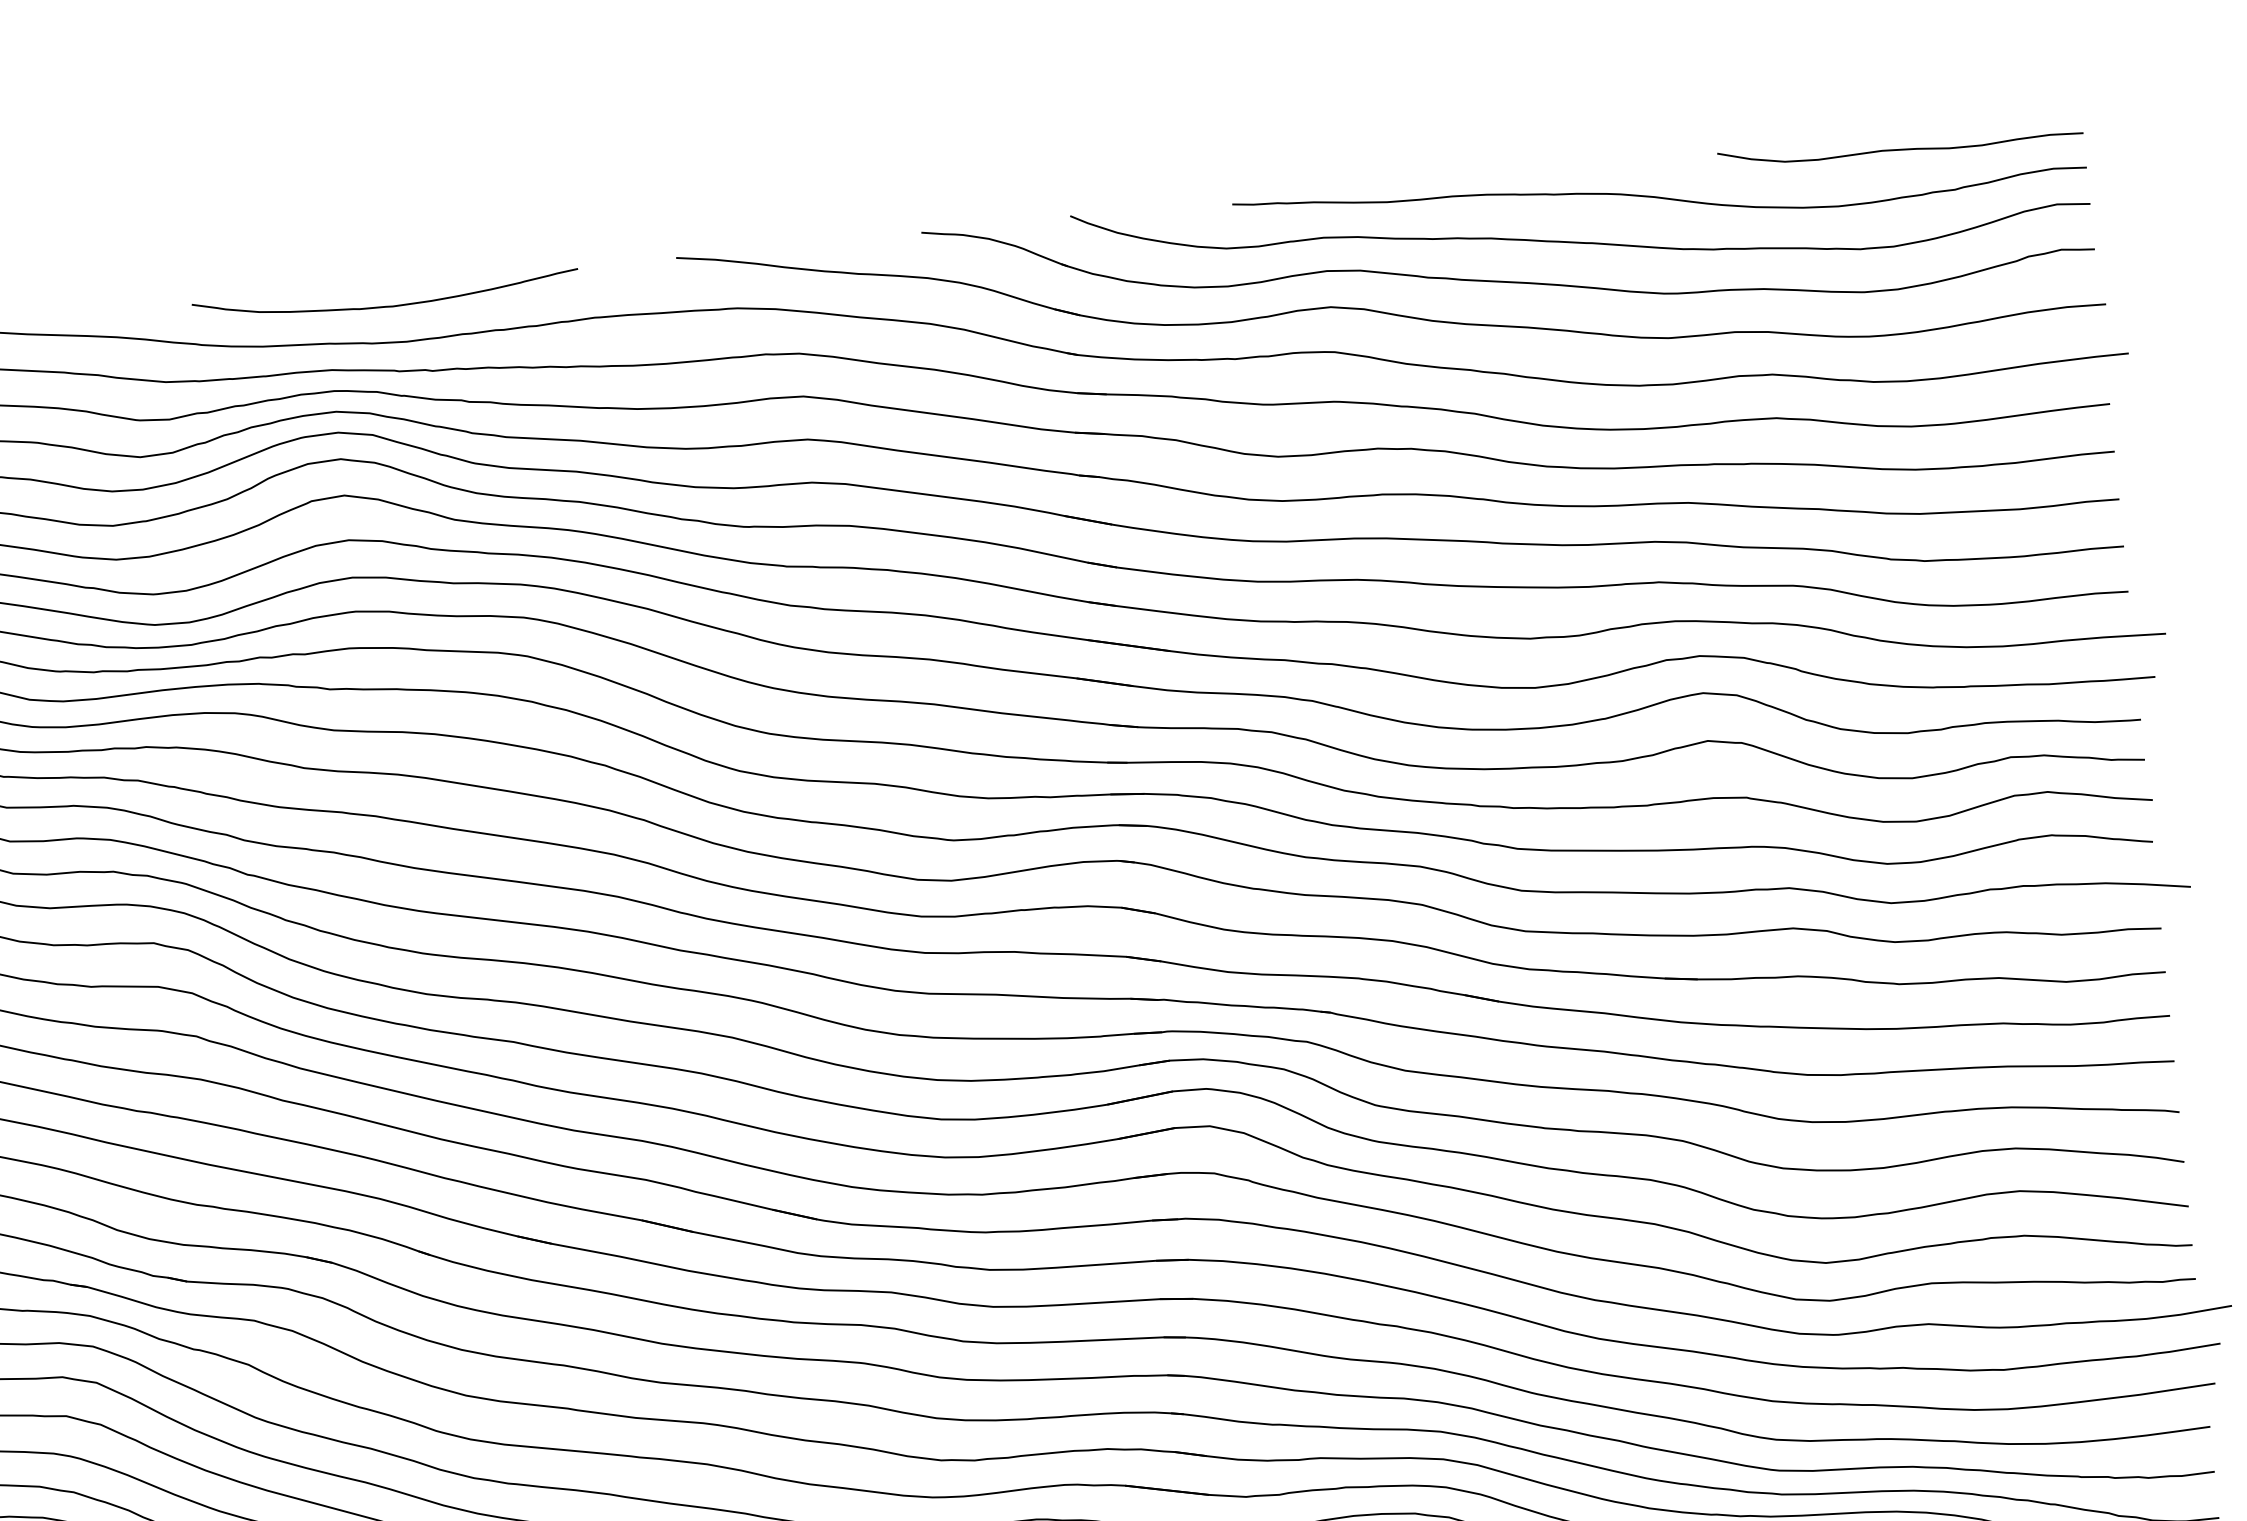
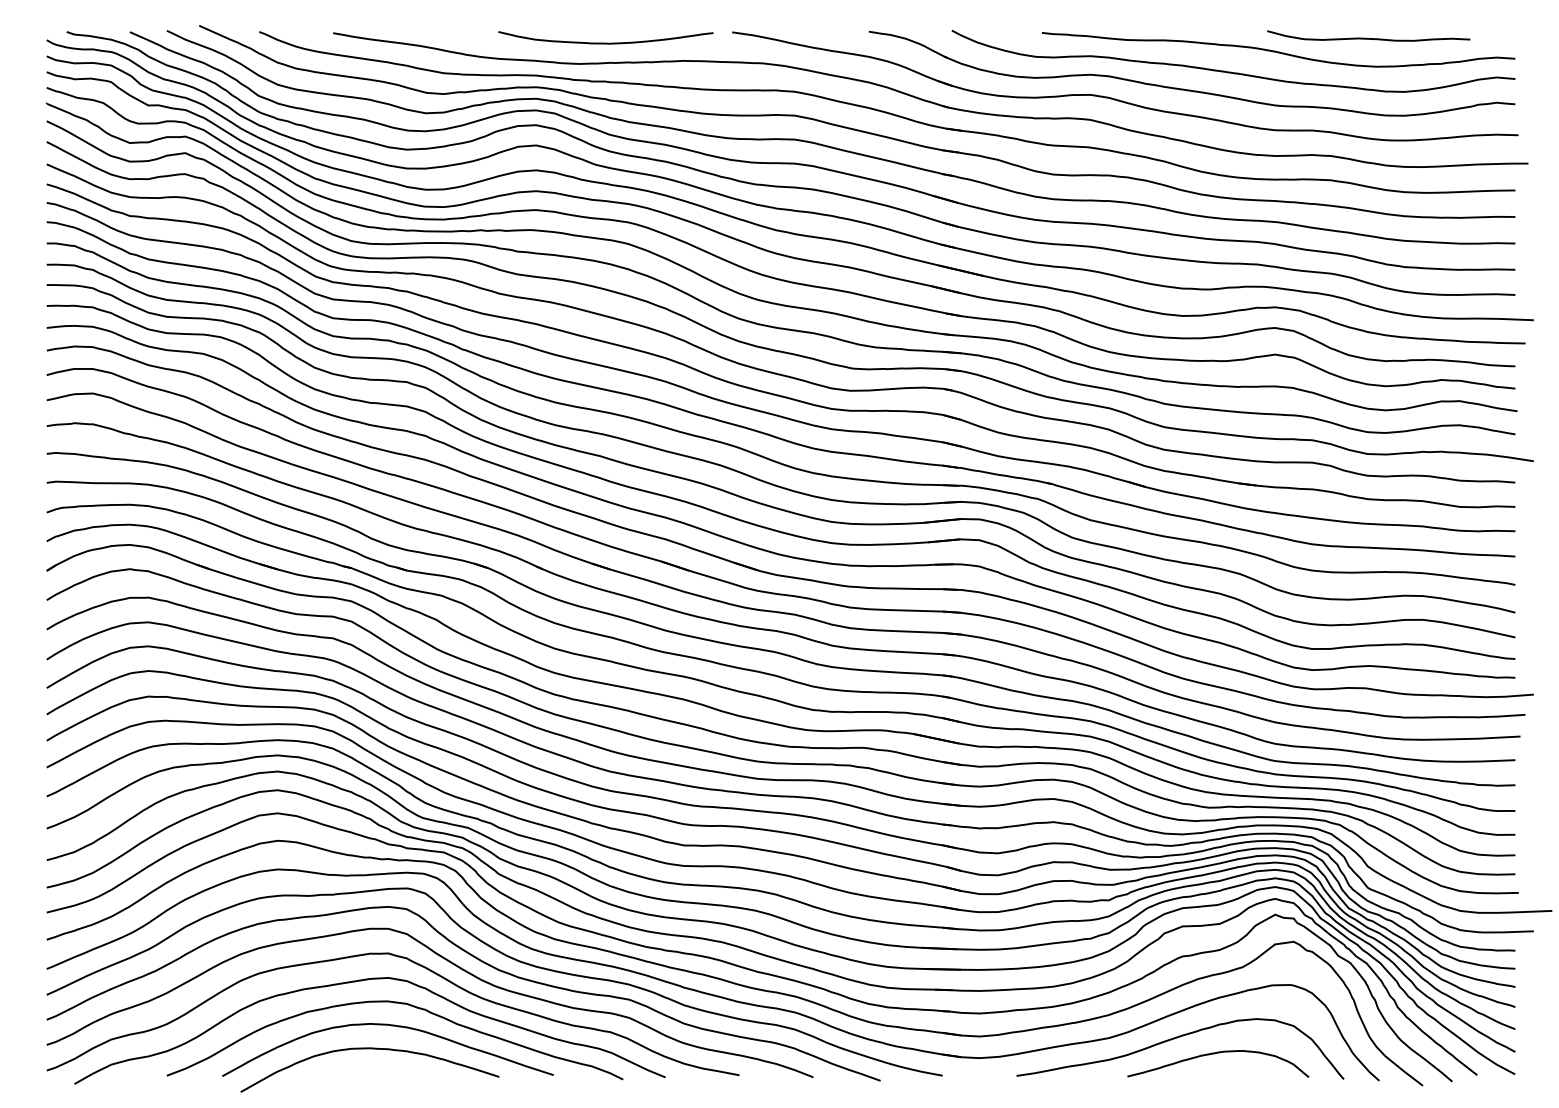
curve: (1898, 147) -> (1367, 37), moved
curve: (385, 304) -> (605, 42), moved

